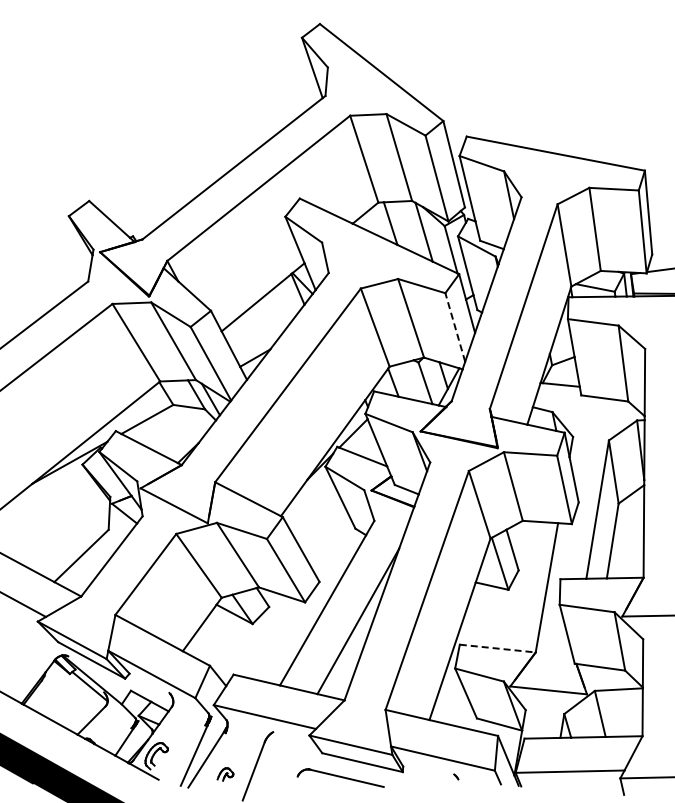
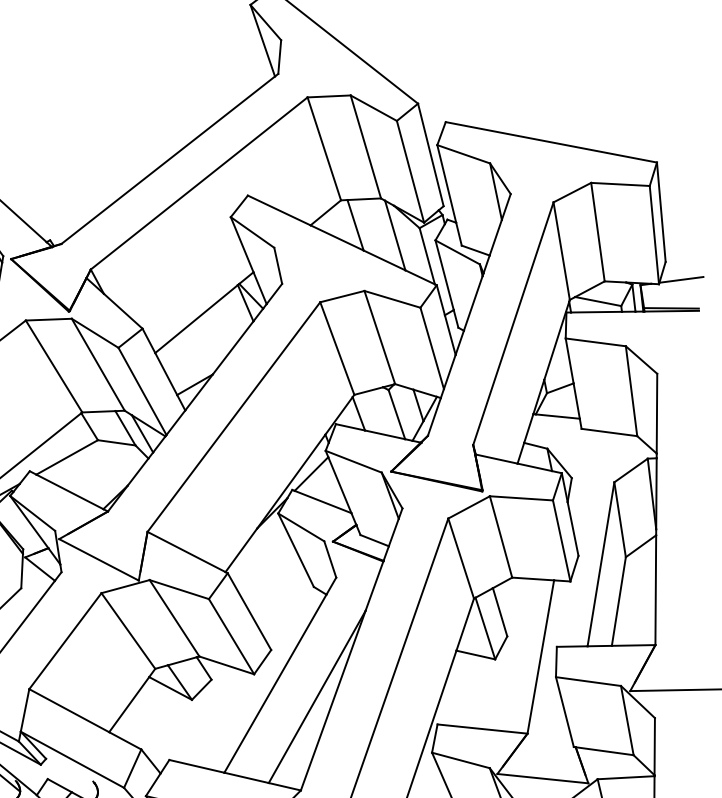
line: (455, 327) -> (432, 348), dashed -> solid
line: (498, 648) -> (483, 728), dashed -> solid

